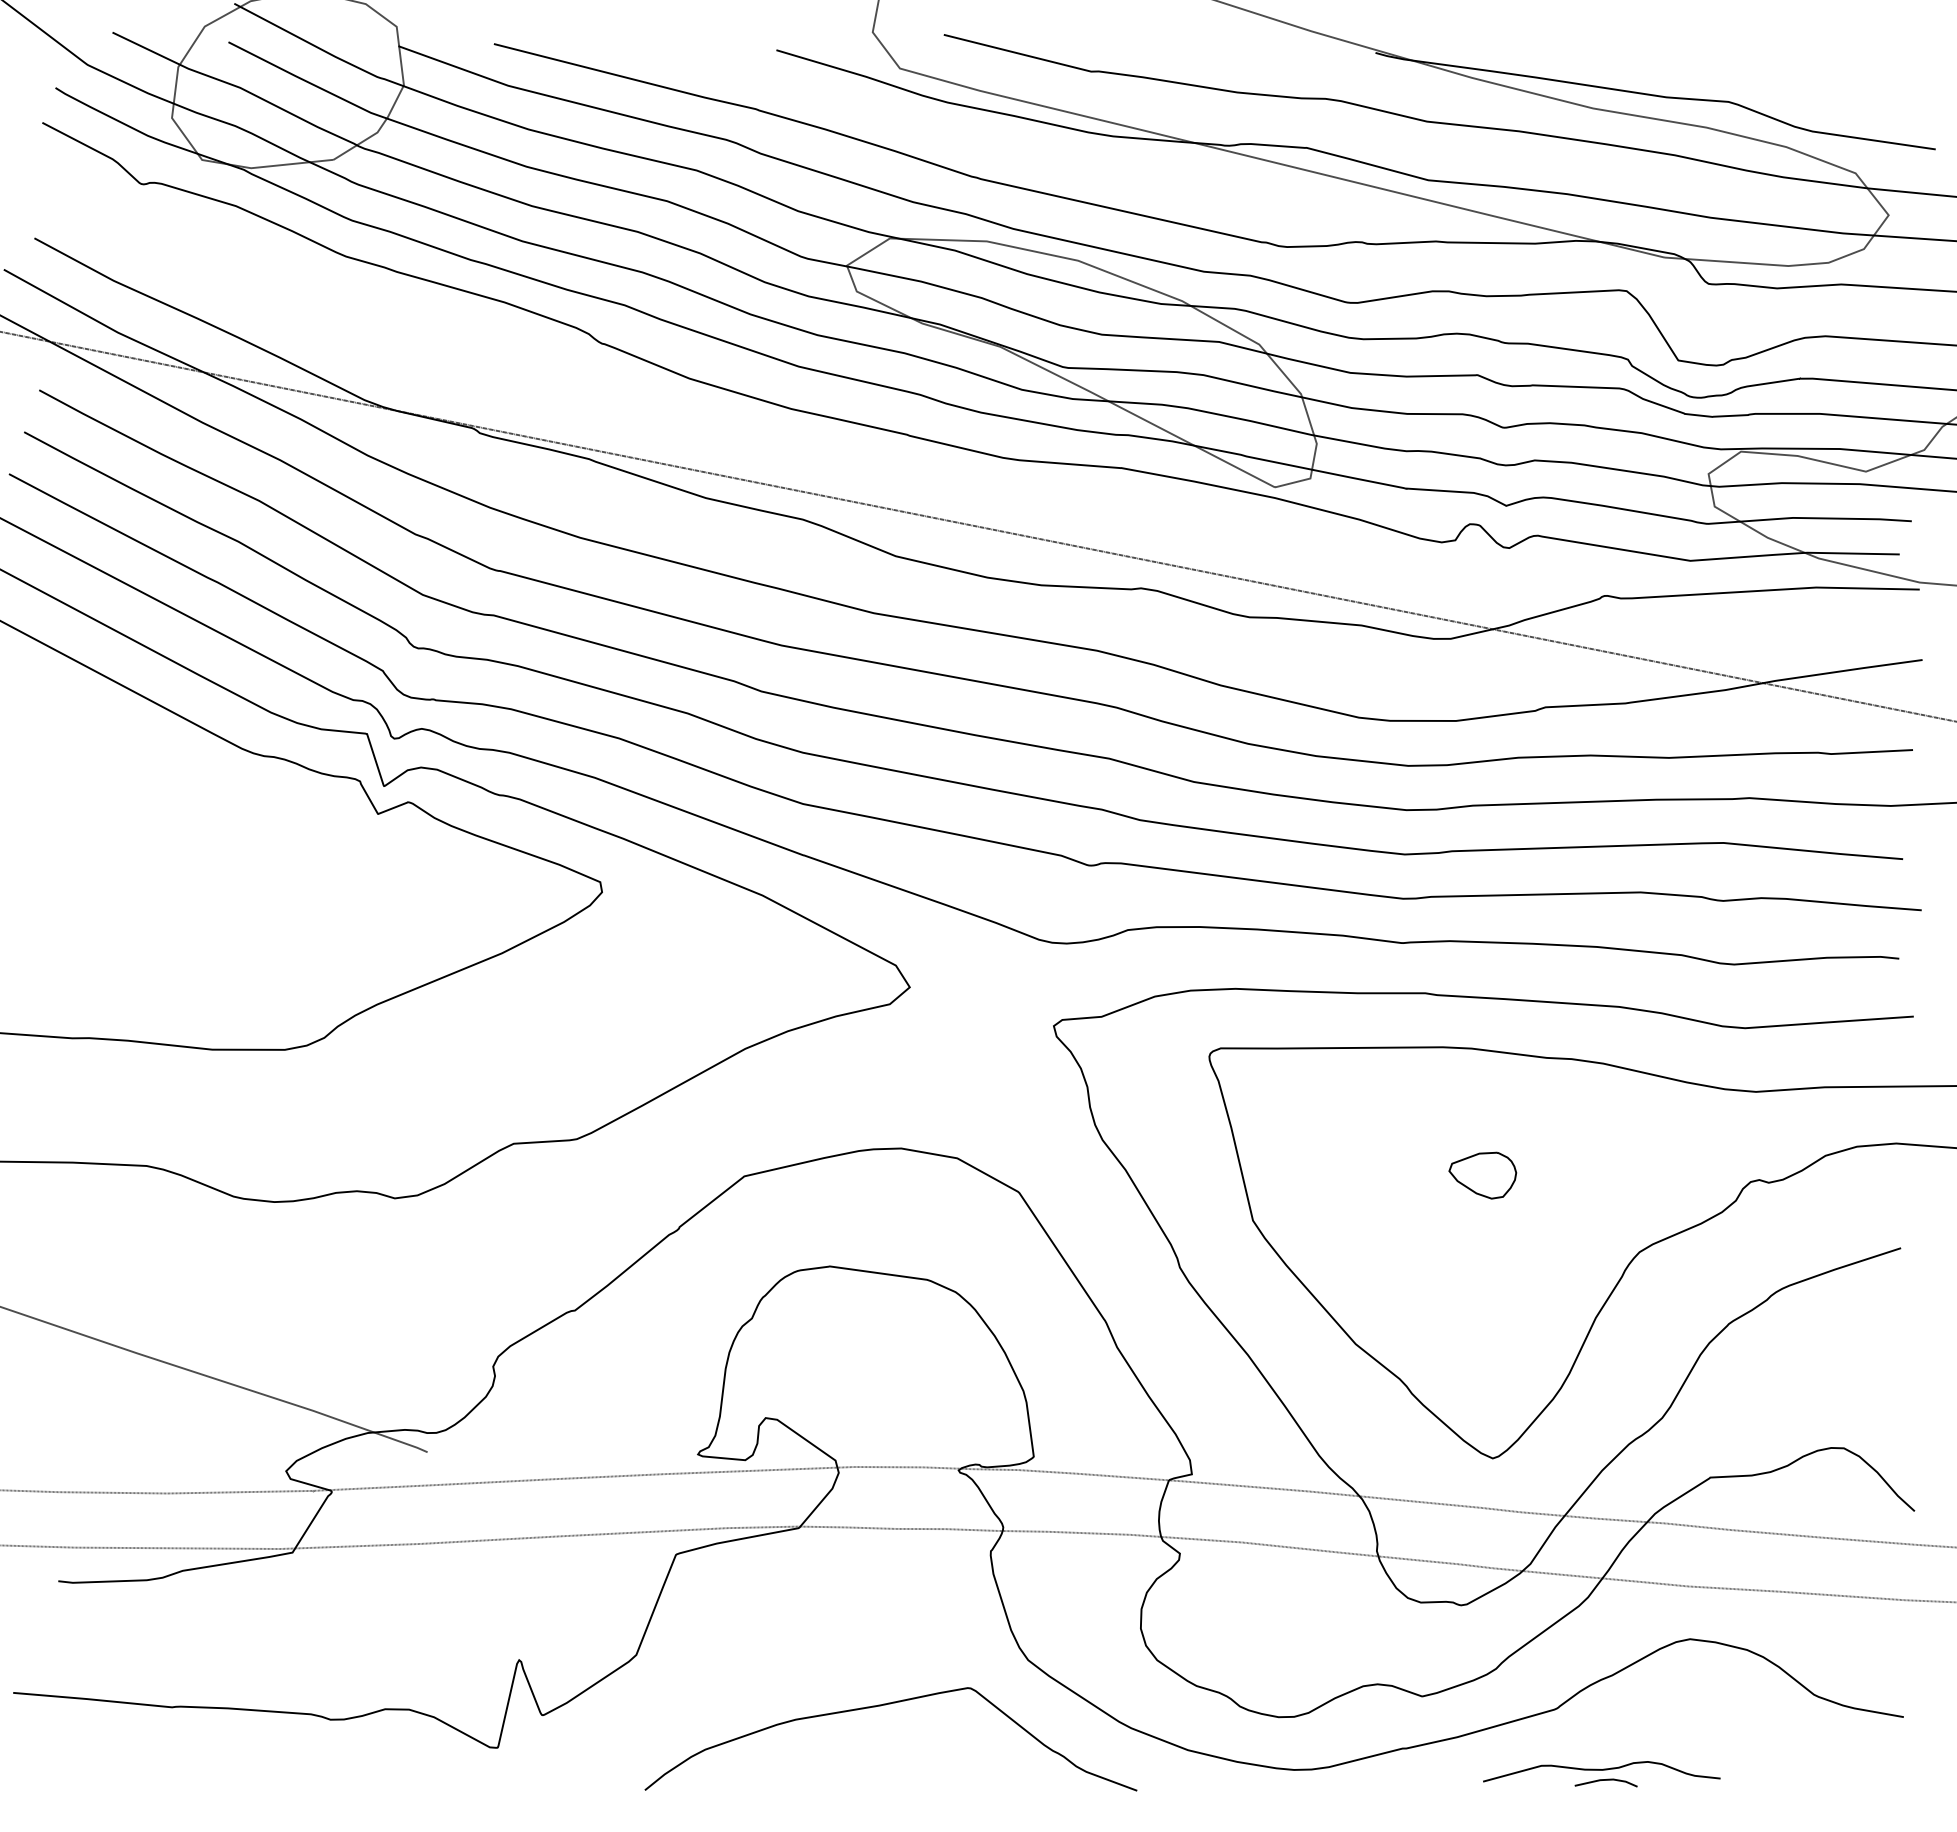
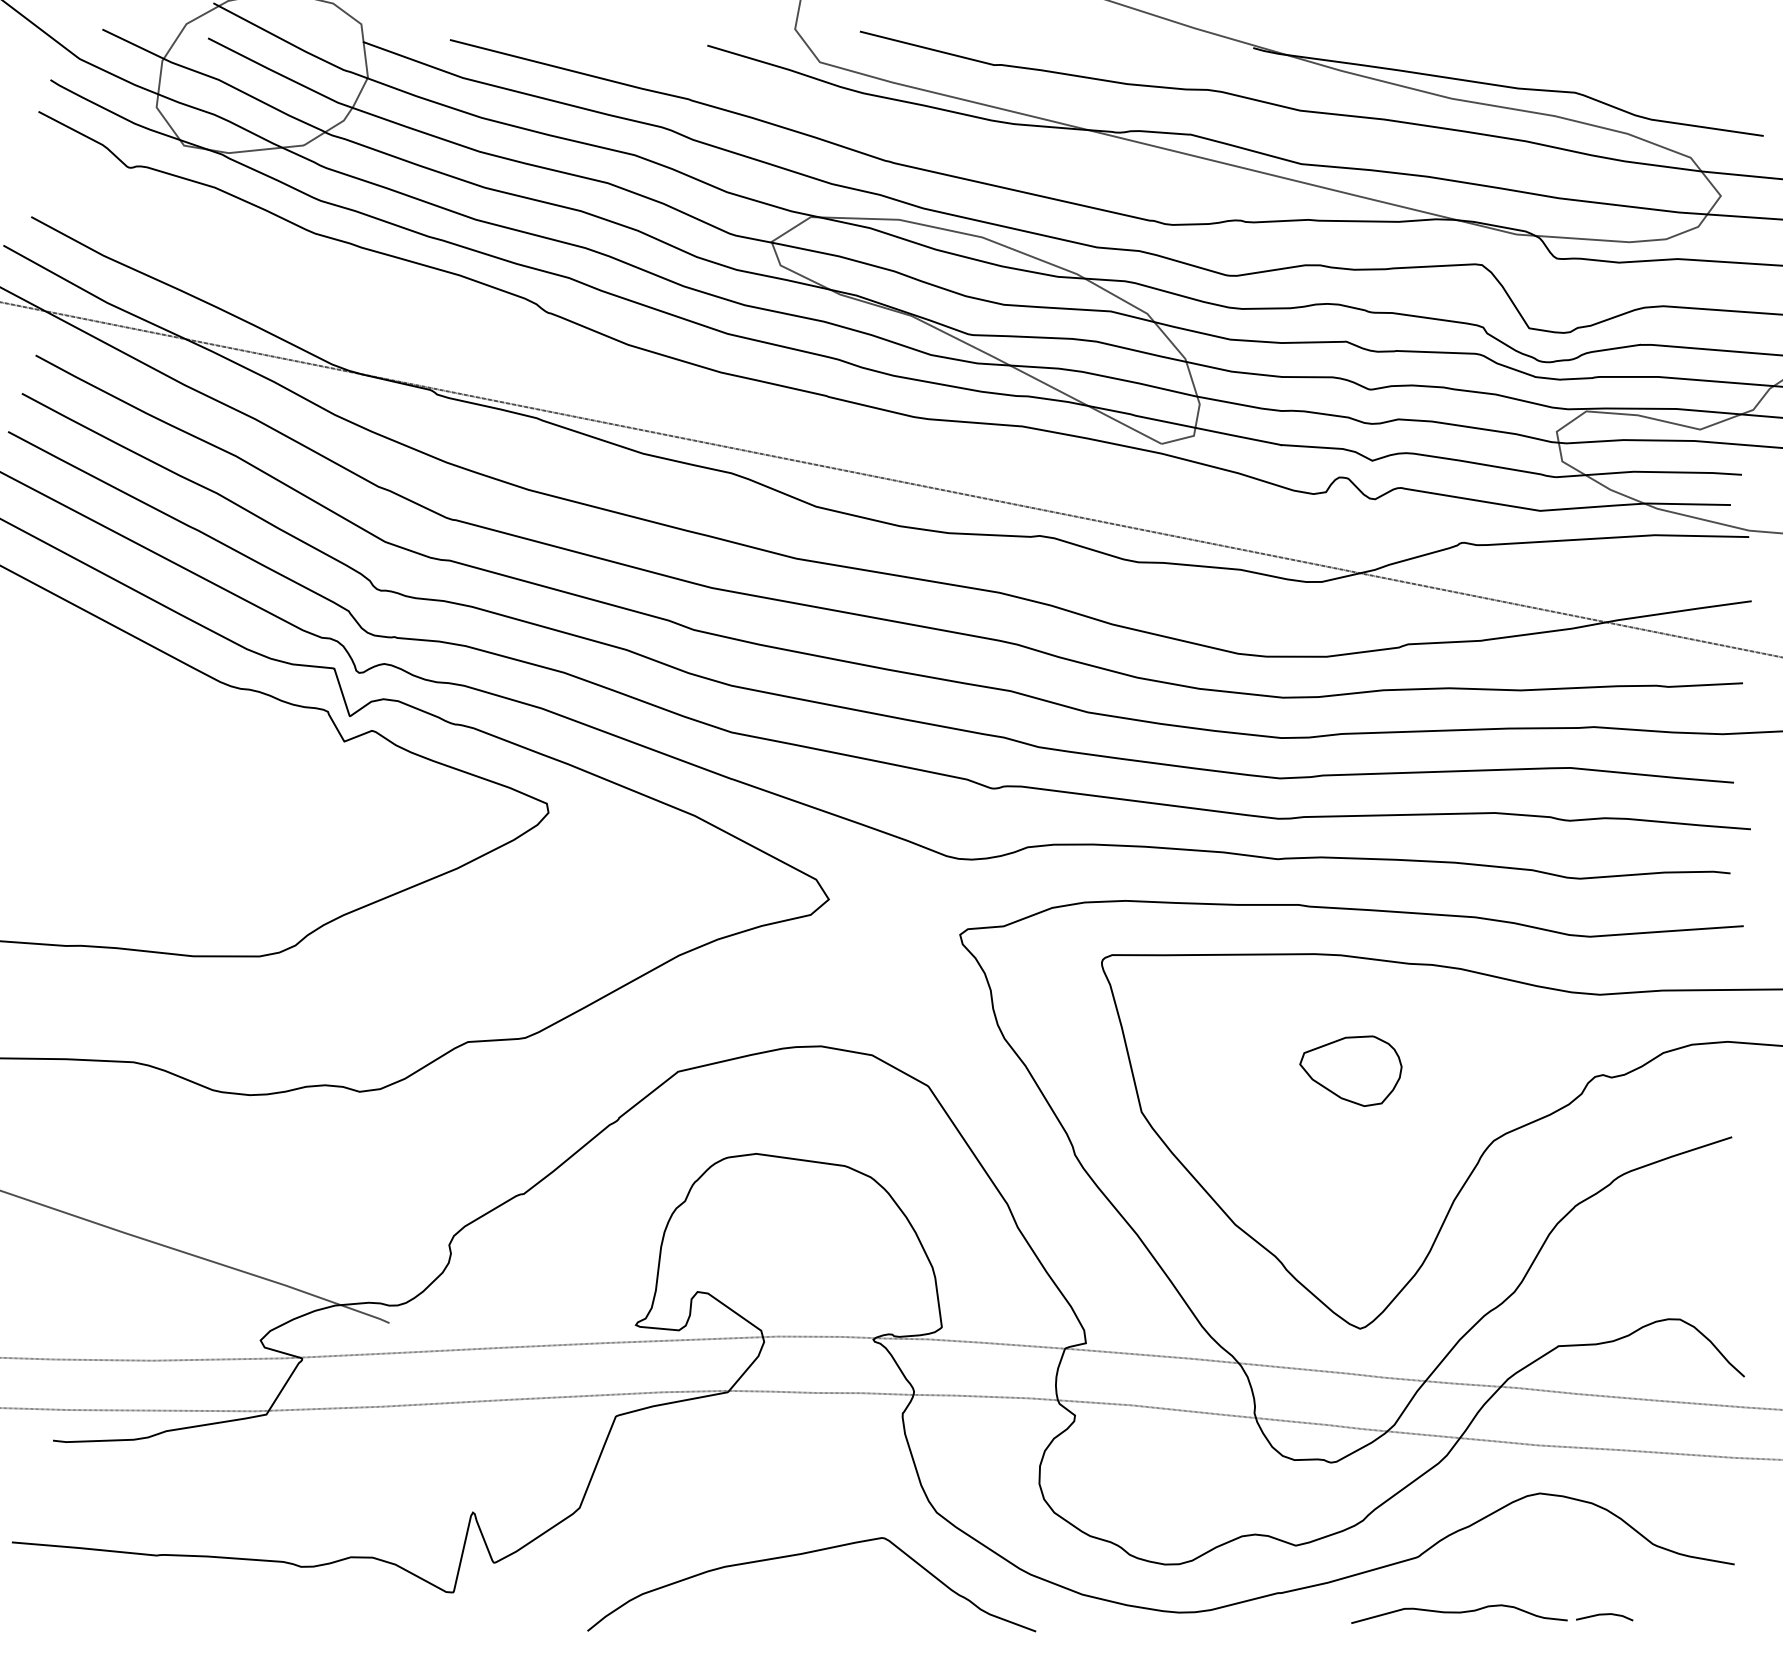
part: (1482, 1175) -> (1350, 1070), size x1.67
line: (1605, 1780) -> (1604, 1614), moved

